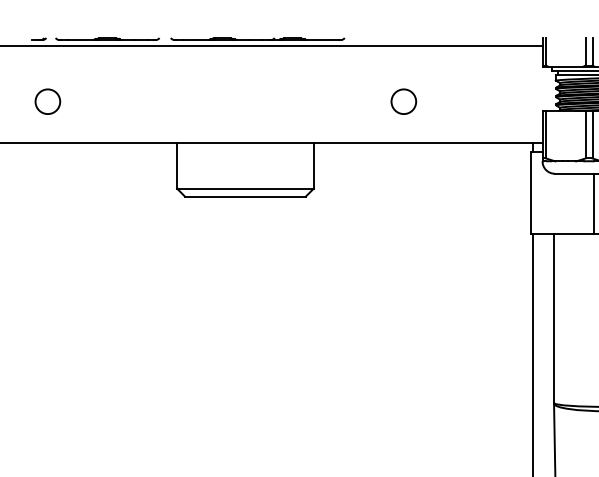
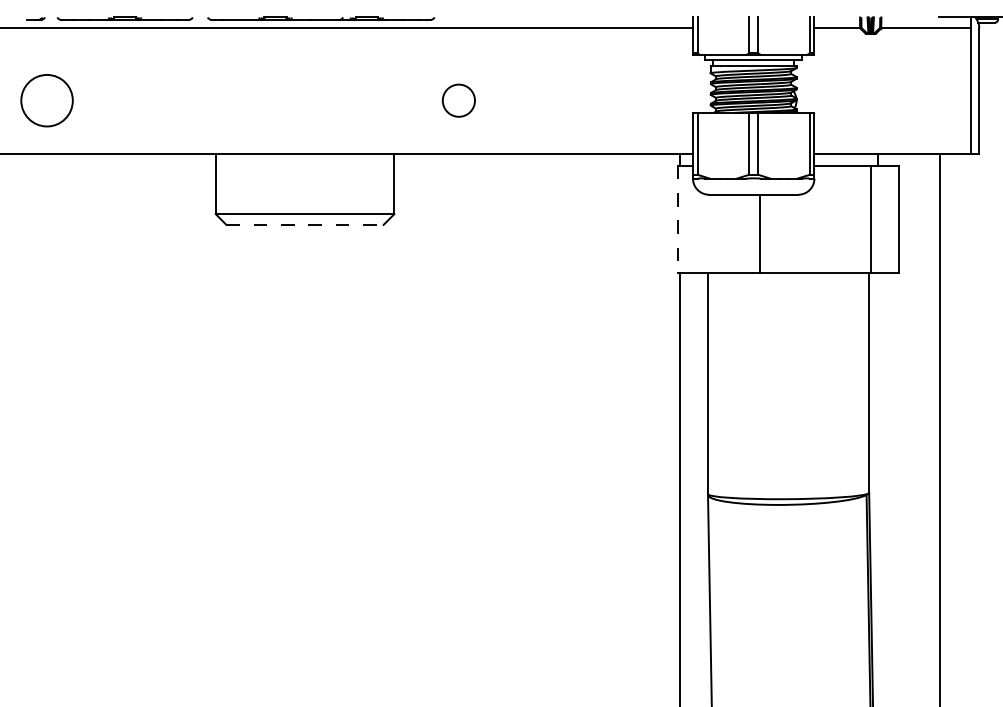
circle: (47, 101) -> (46, 100), size x1.6
circle: (403, 101) -> (458, 100), moved
line: (530, 192) -> (677, 219), solid -> dashed
line: (245, 196) -> (305, 224), solid -> dashed

